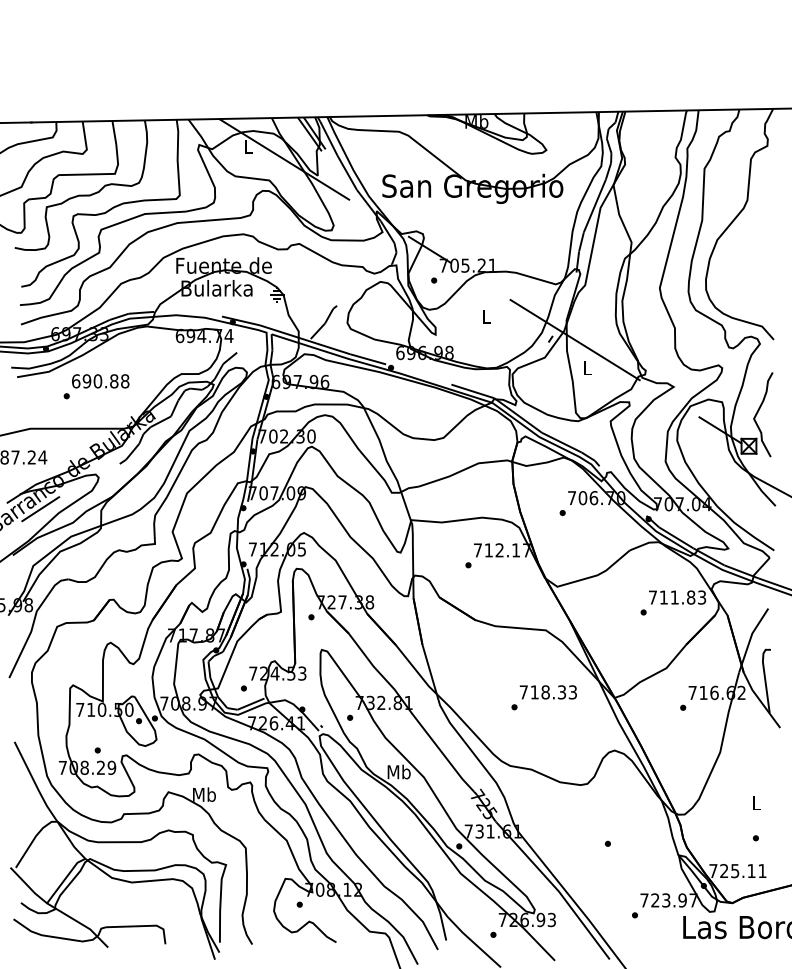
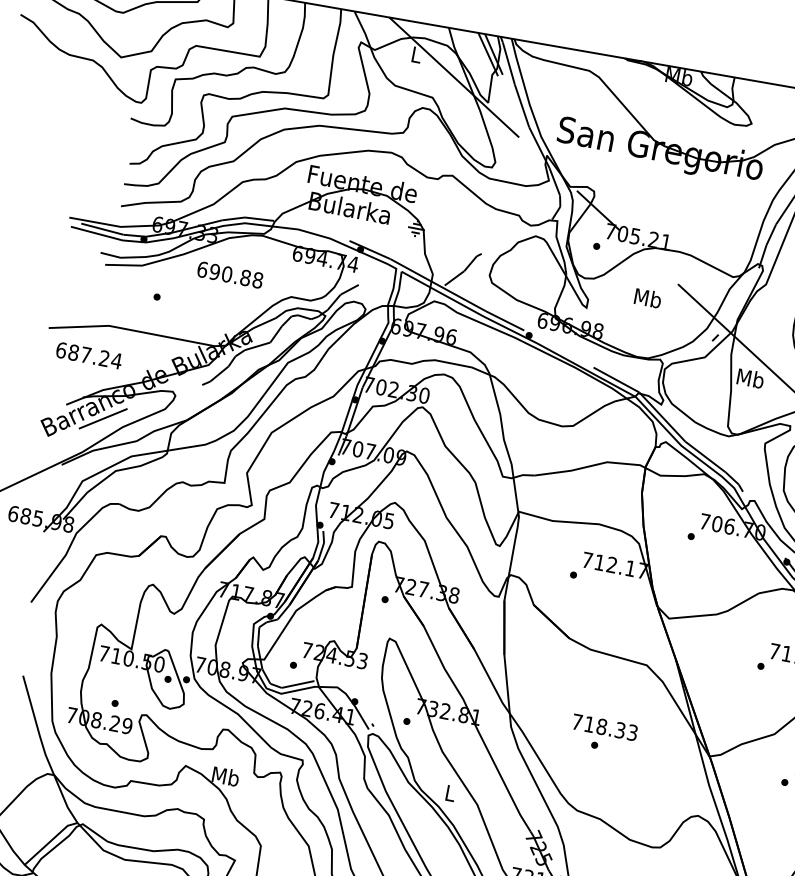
text: (486, 316) -> (647, 298), L -> Mb
text: (587, 367) -> (750, 377), L -> Mb
text: (100, 381) -> (230, 275), moved
text: (547, 692) -> (603, 727), moved
text: (398, 771) -> (449, 792), Mb -> L

